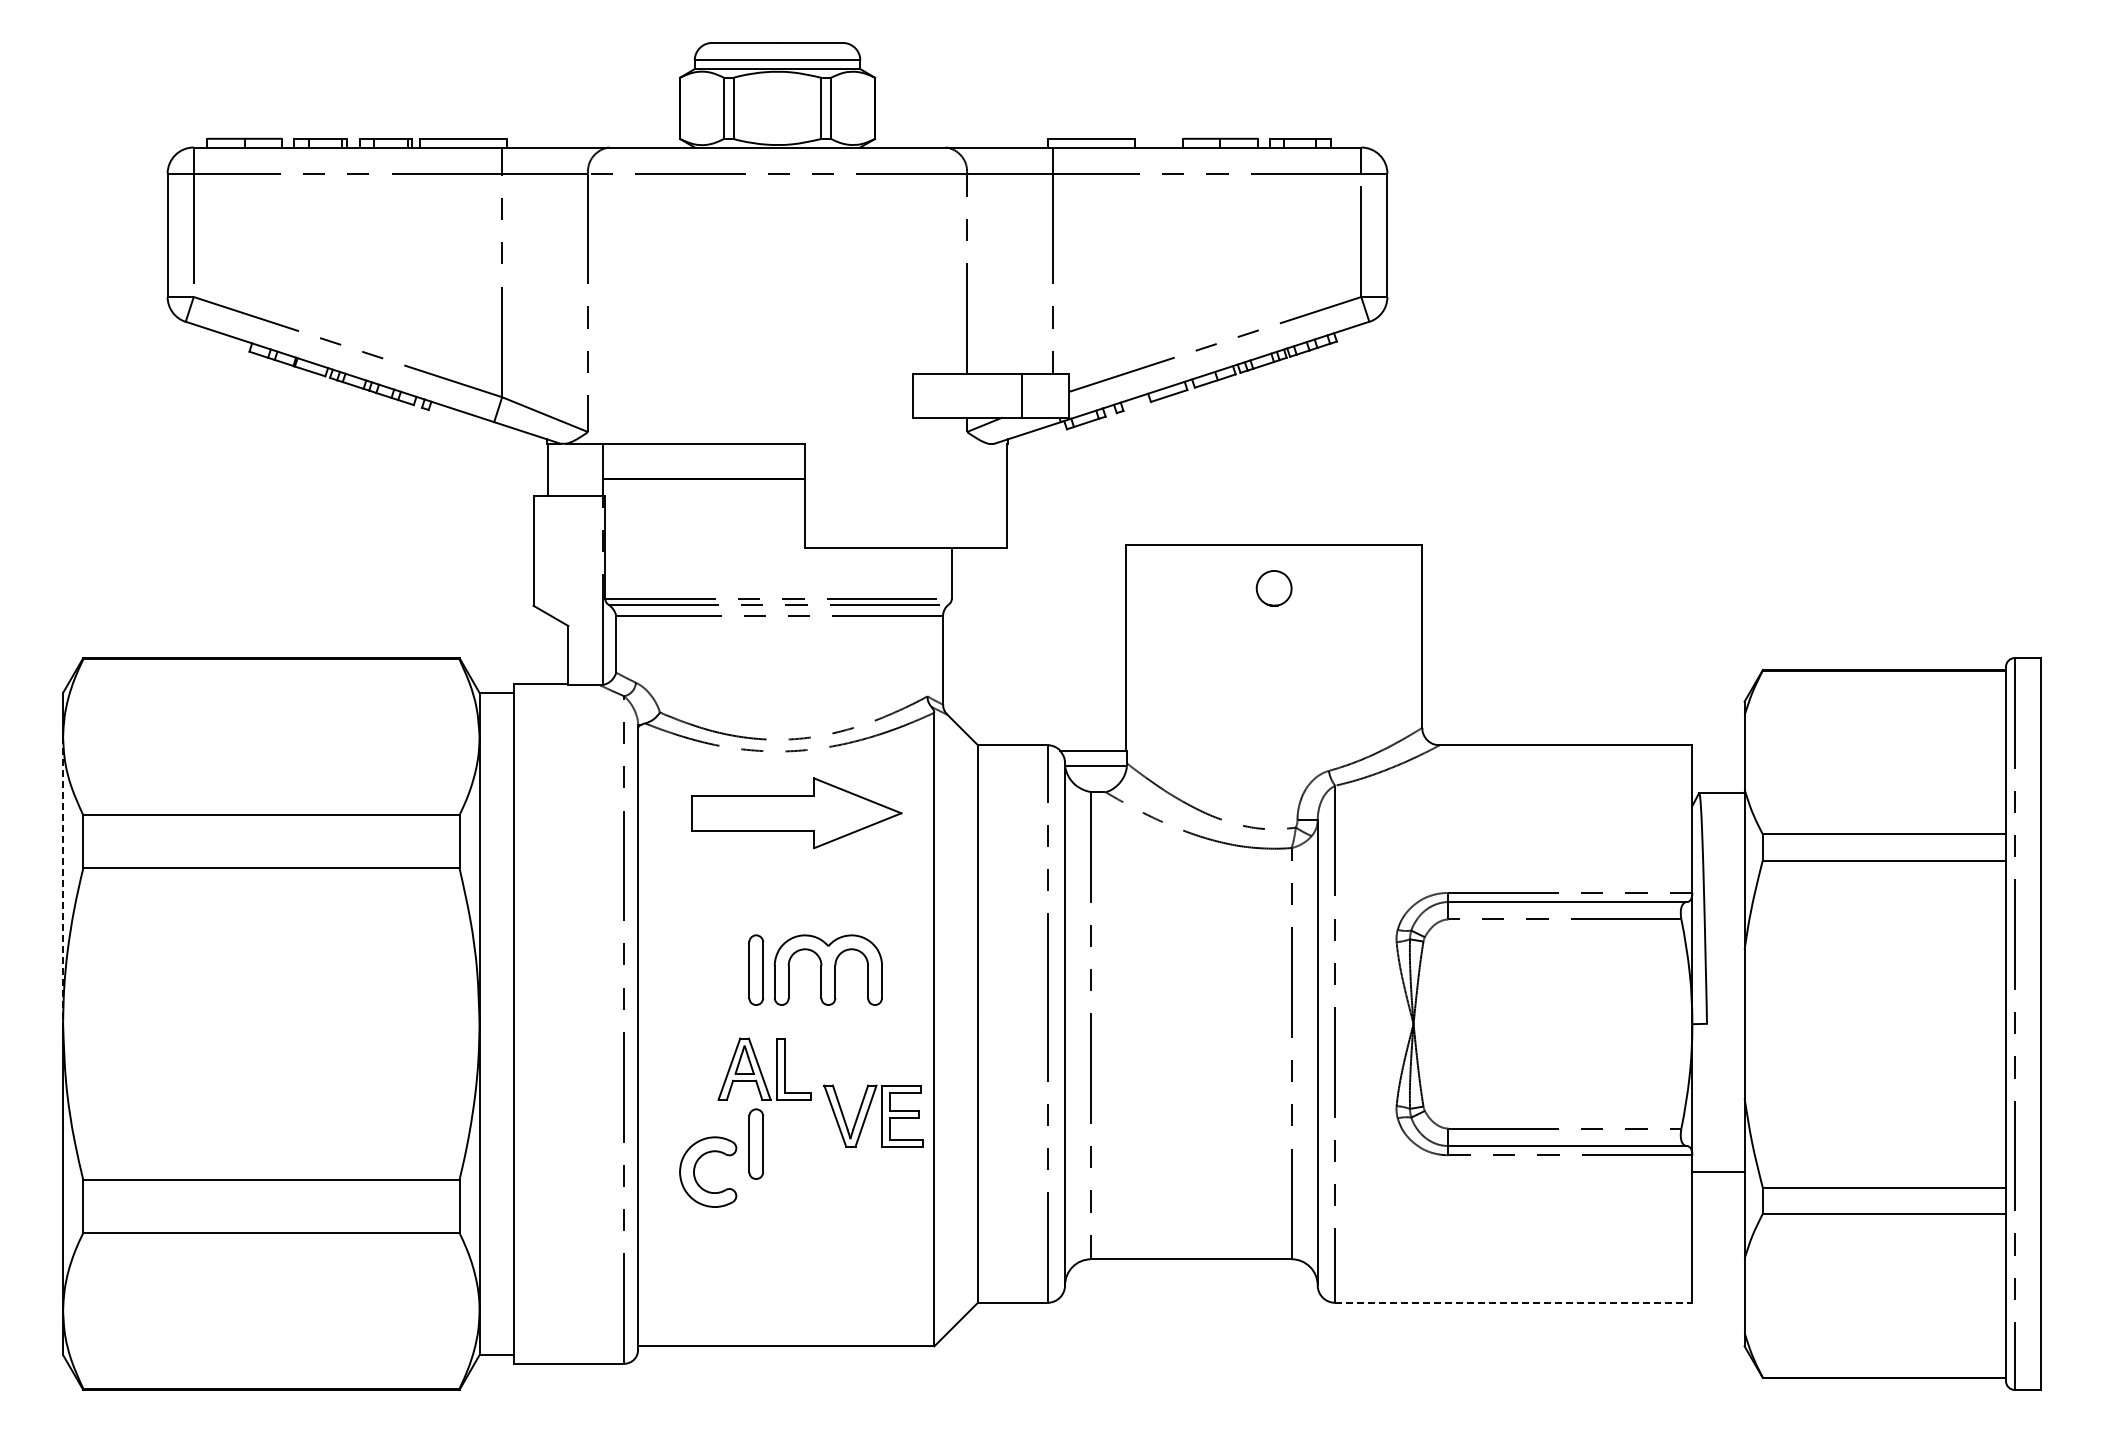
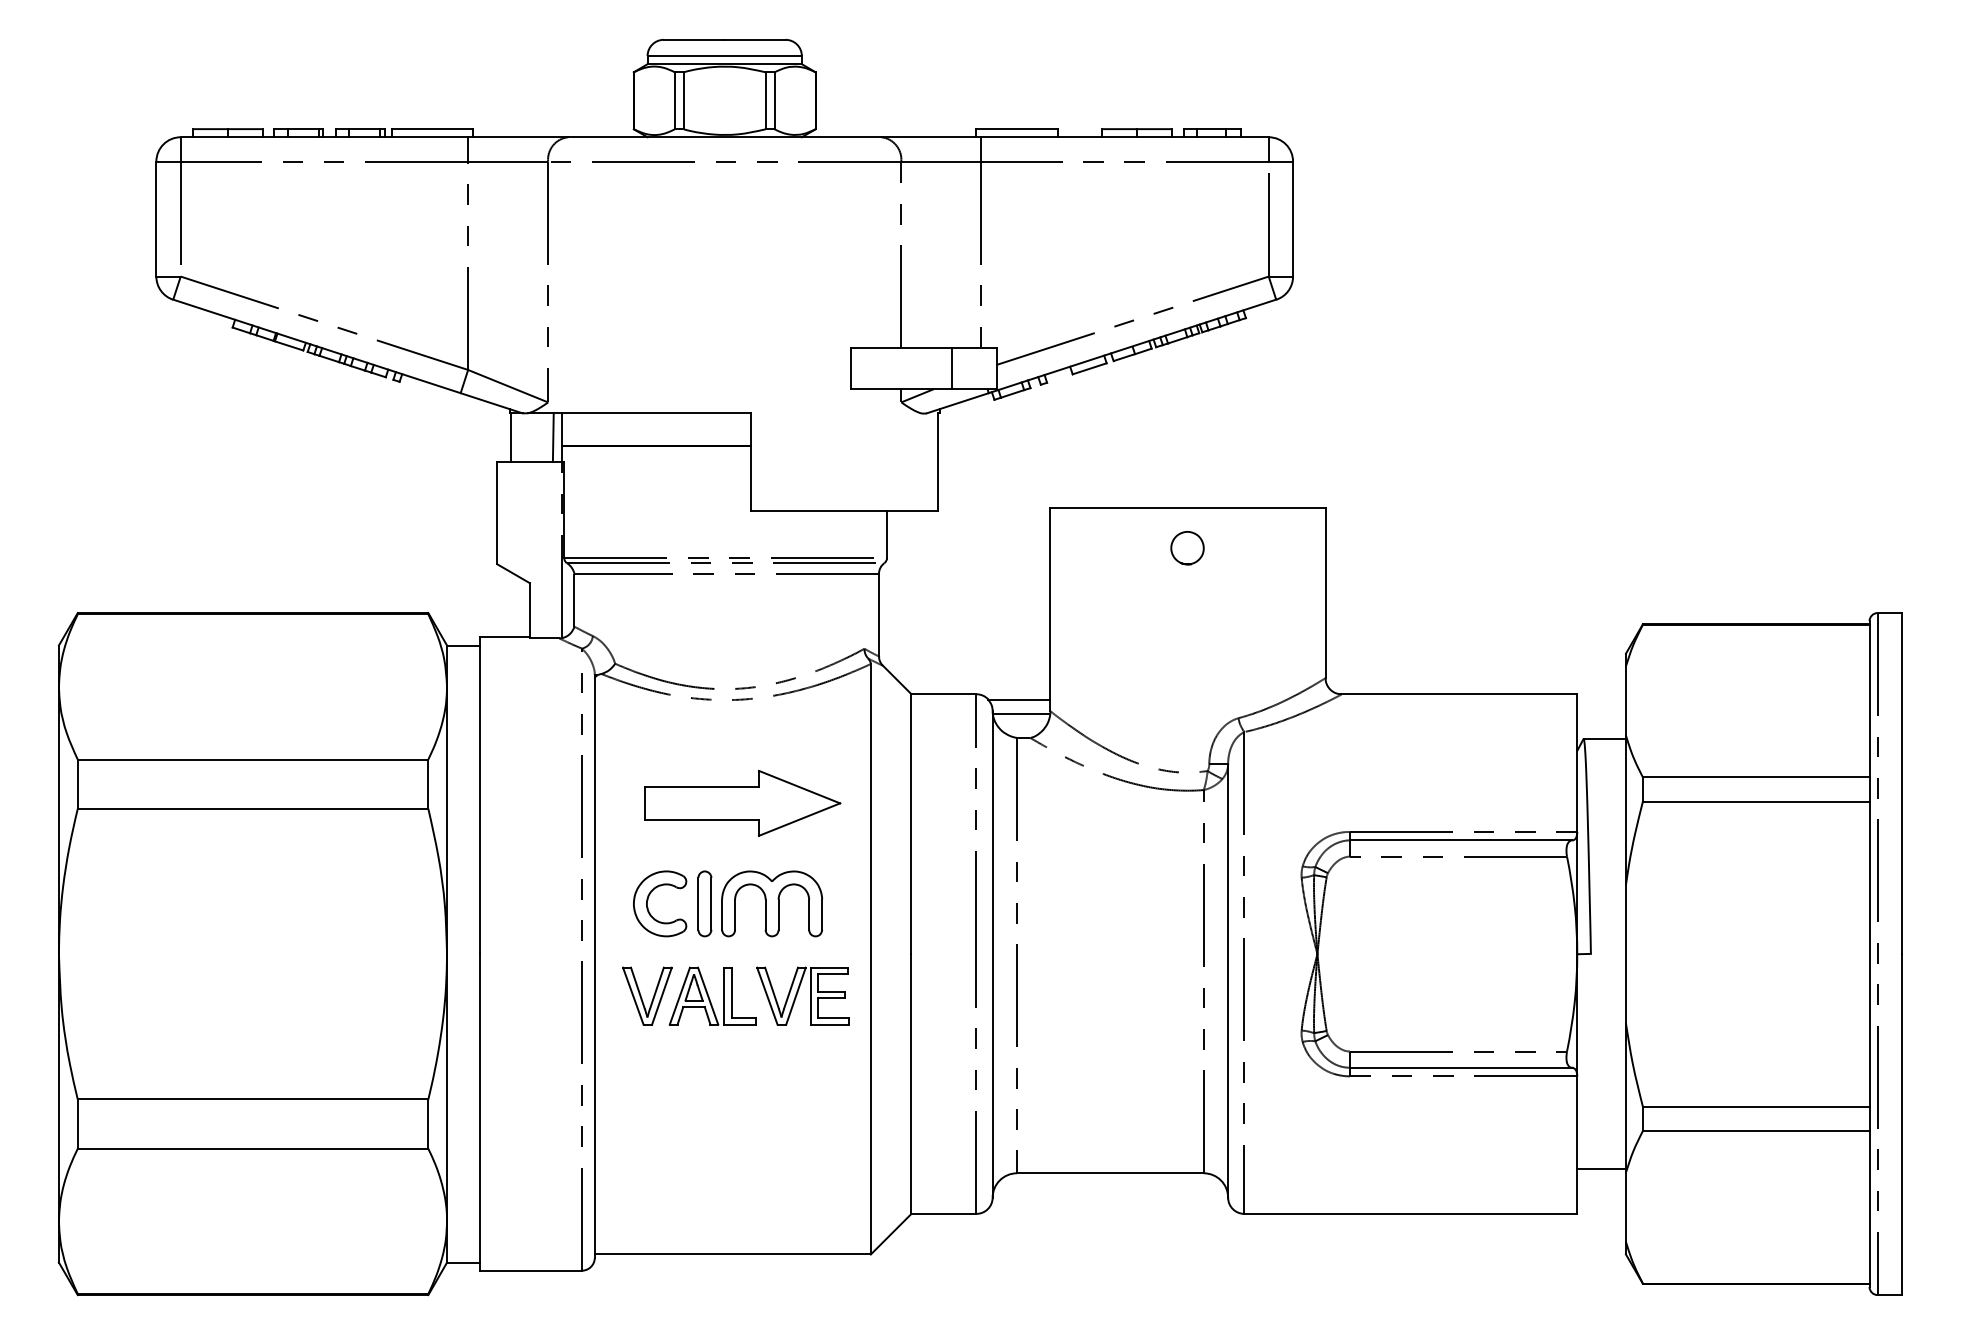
line: (593, 469) -> (553, 437), added
part: (796, 813) -> (742, 803), moved
line: (63, 881) -> (59, 821), dashed -> solid
part: (688, 1069) -> (641, 996), added
part: (873, 1115) -> (802, 995), moved
part: (756, 1143) -> (705, 1065), removed
part: (695, 1169) -> (648, 901), moved
line: (1718, 1171) -> (1601, 1168), moved
line: (1513, 1302) -> (1410, 1213), dashed -> solid

